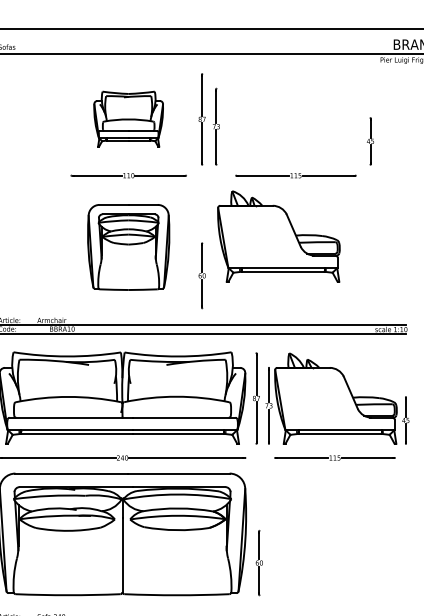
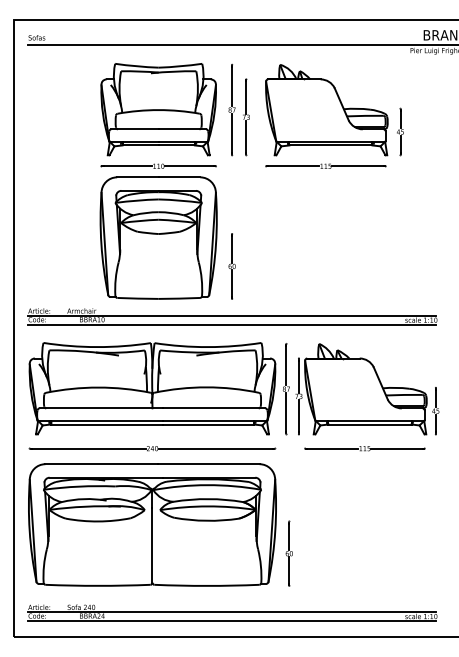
part: (128, 118) -> (158, 109), size x1.67
part: (278, 236) -> (326, 110), moved
part: (128, 246) -> (158, 237), size x1.43

